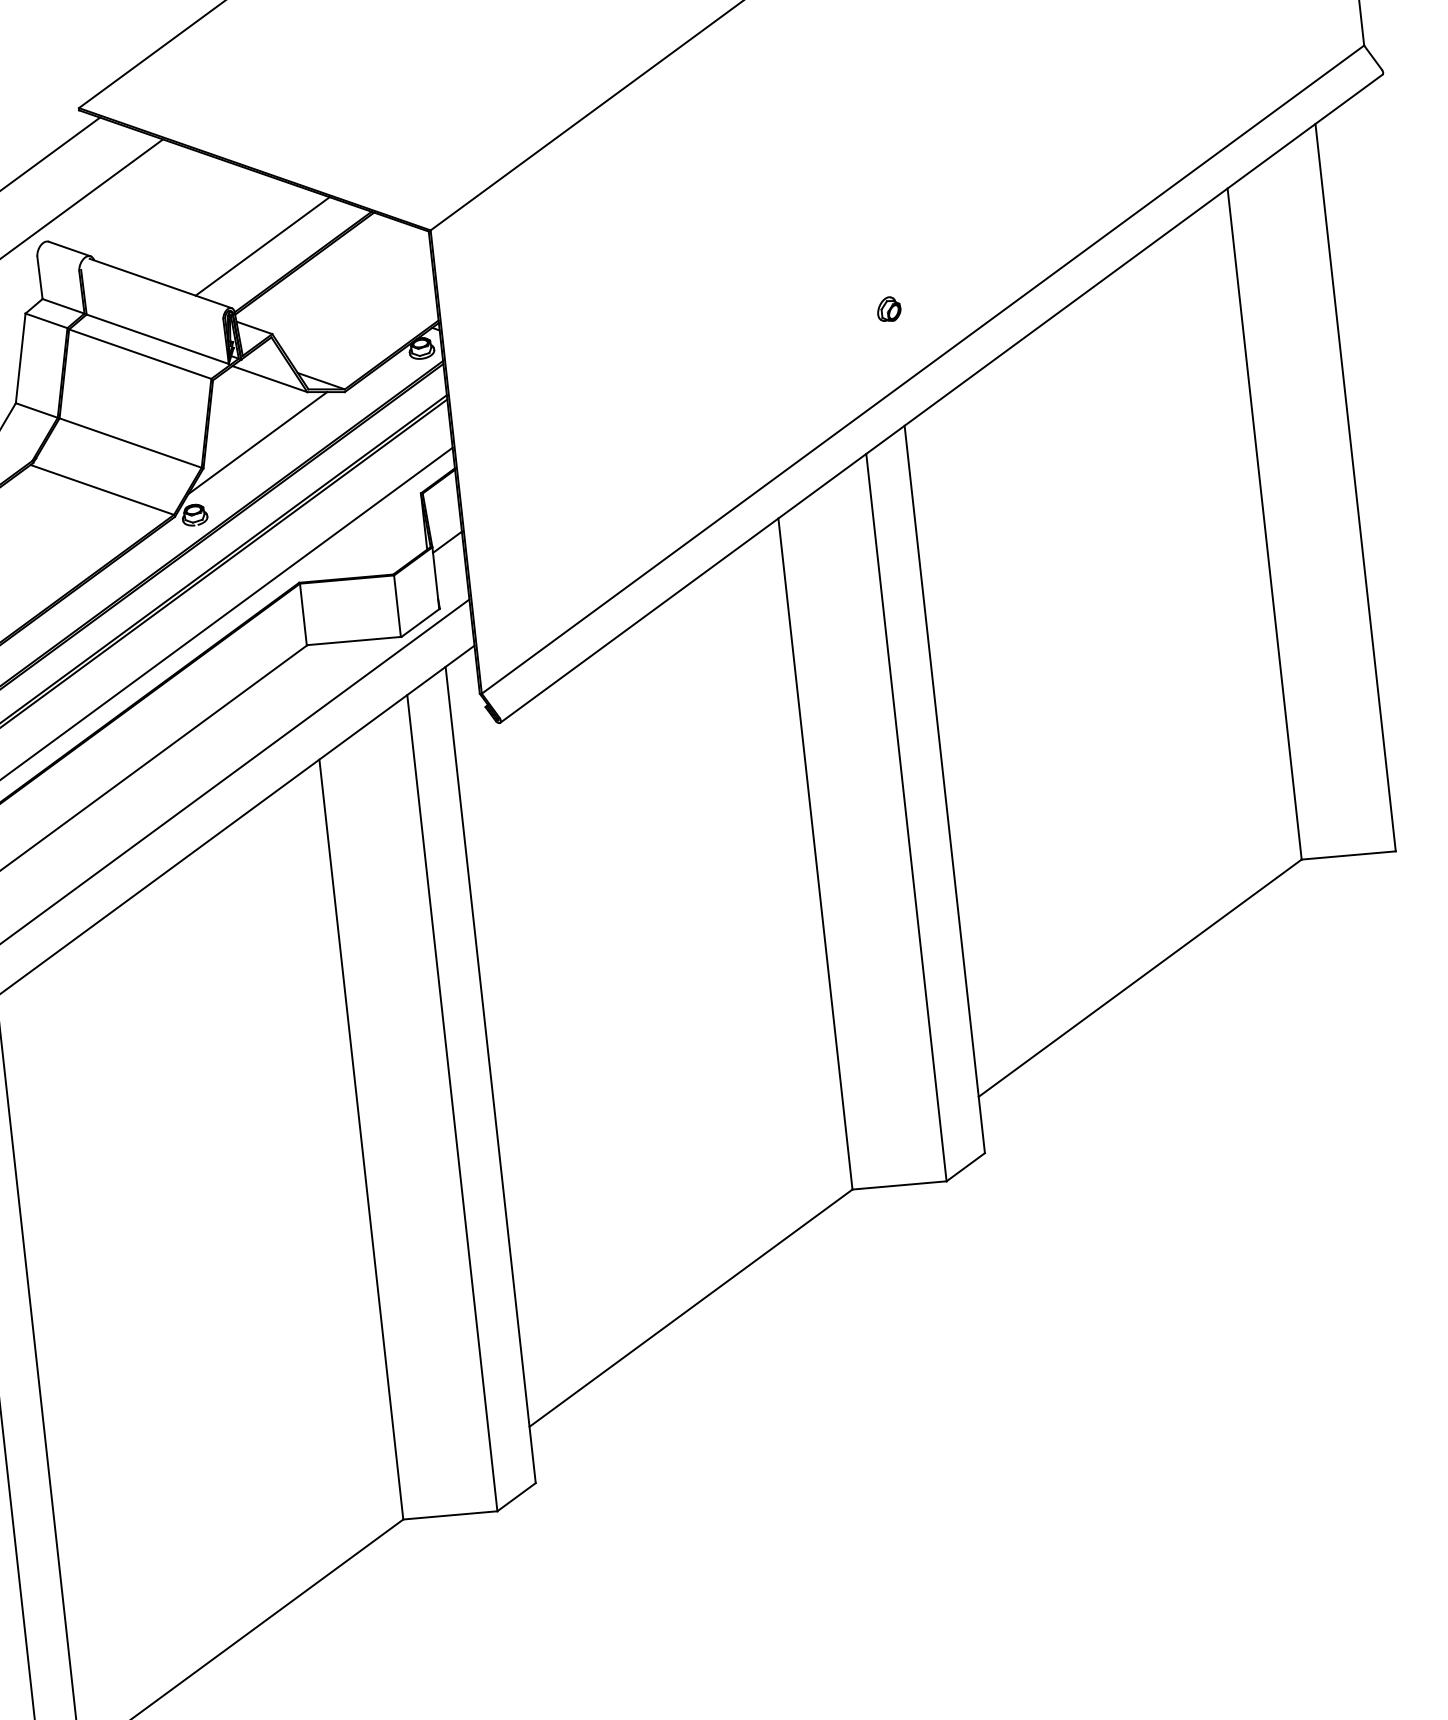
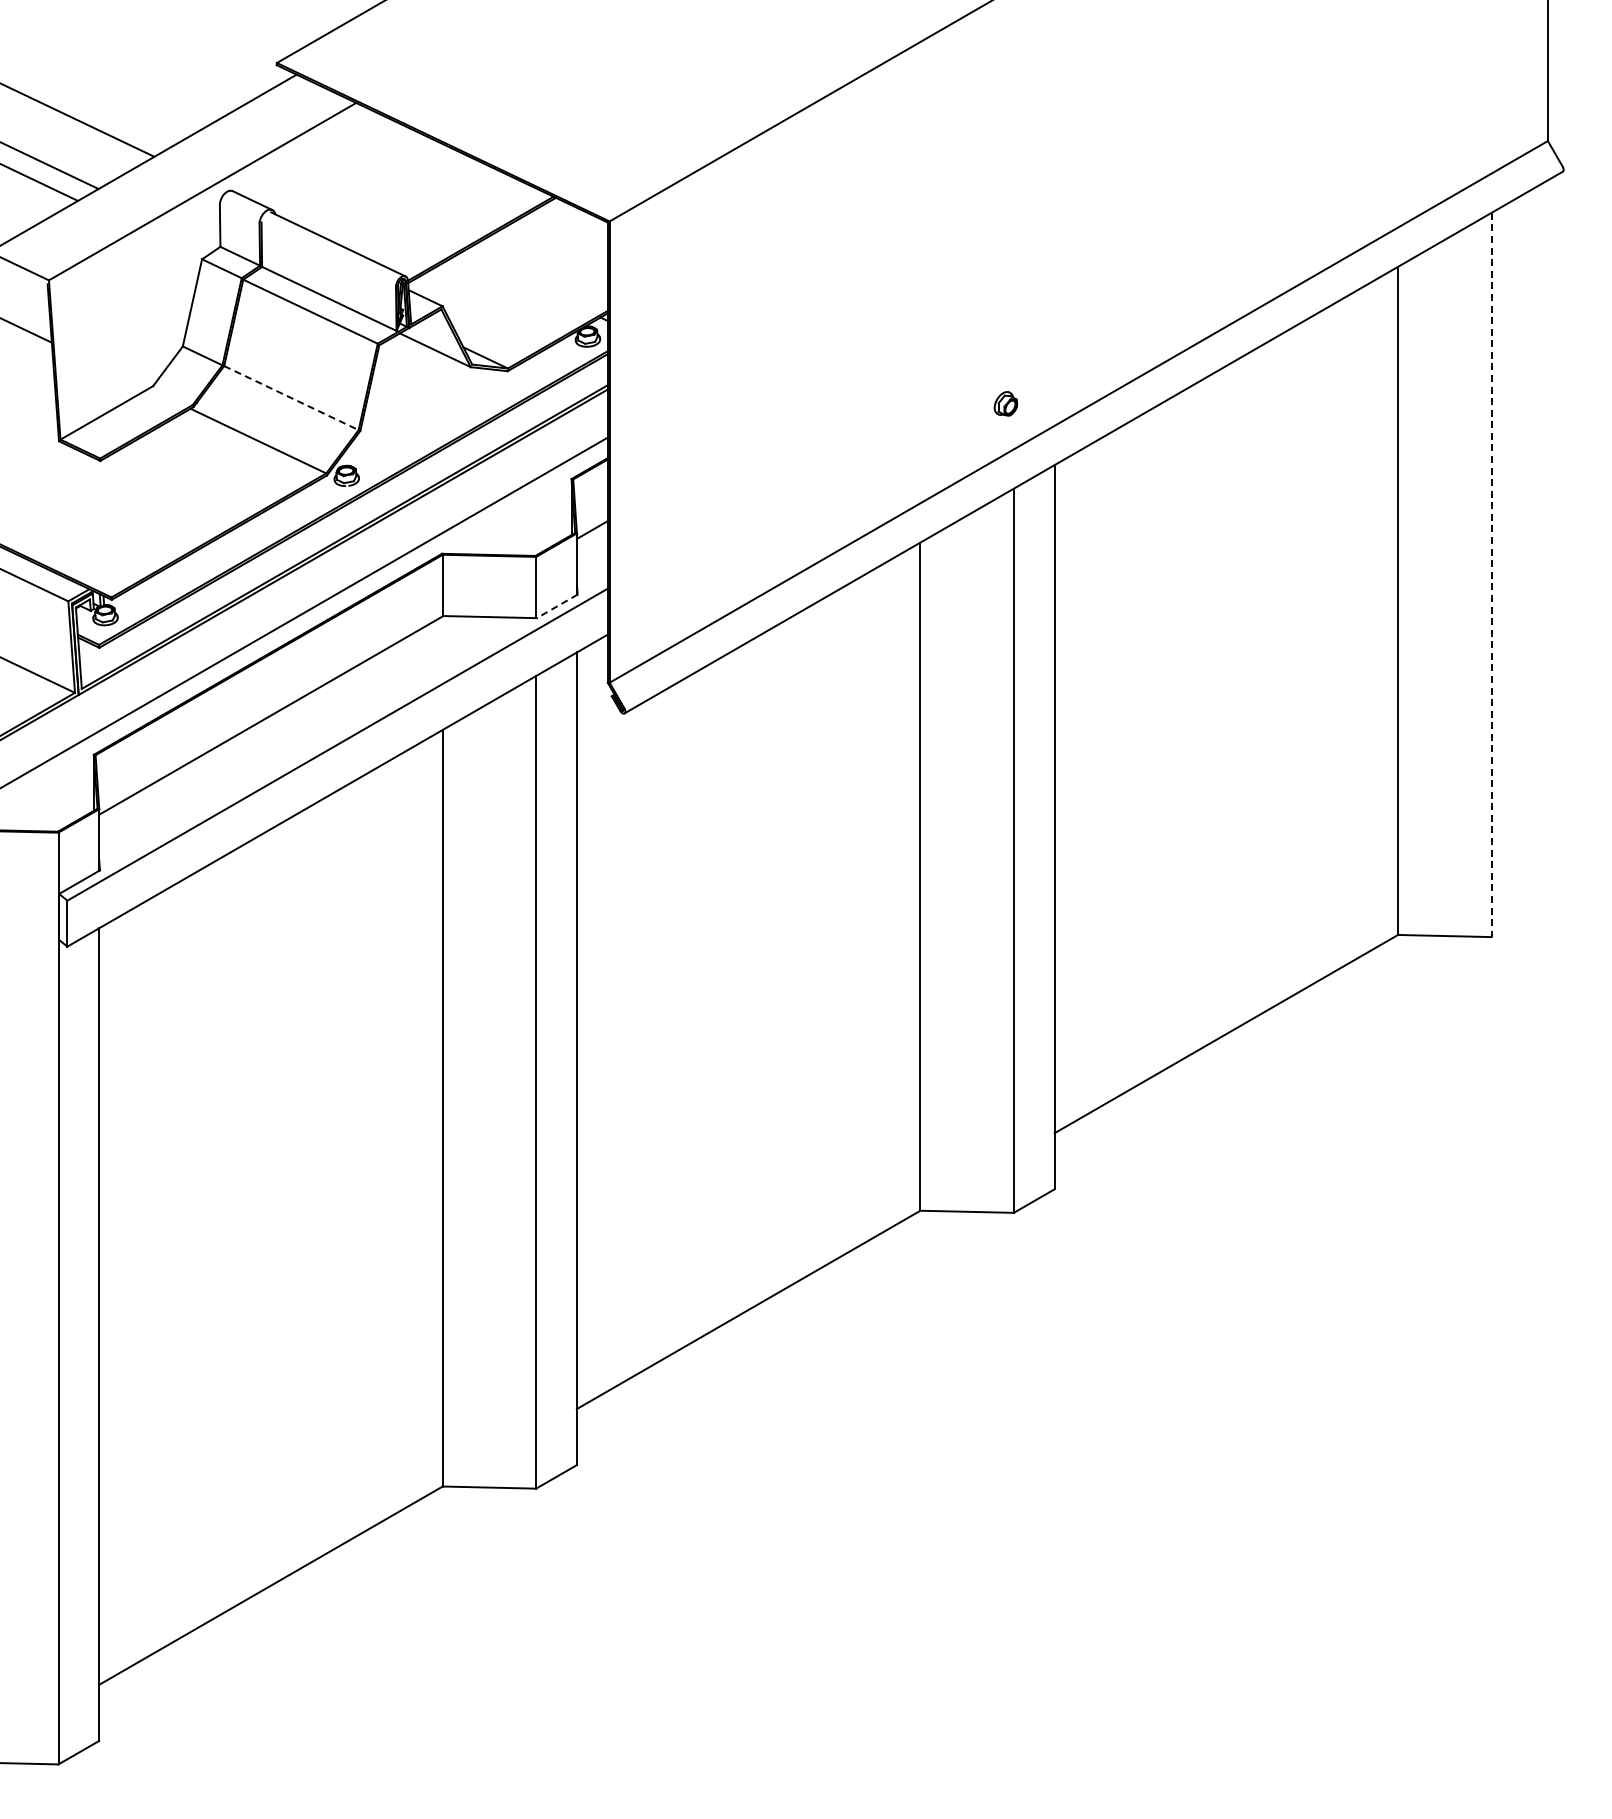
line: (262, 245) -> (442, 218), removed
part: (888, 308) -> (1005, 403), moved
line: (257, 442) -> (416, 411), removed
line: (130, 443) -> (291, 398), solid -> dashed
line: (1355, 488) -> (1491, 575), solid -> dashed
line: (421, 622) -> (557, 606), solid -> dashed

